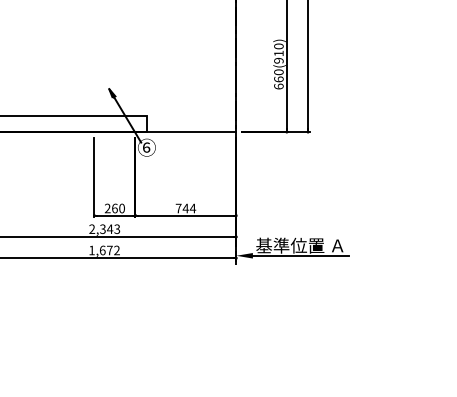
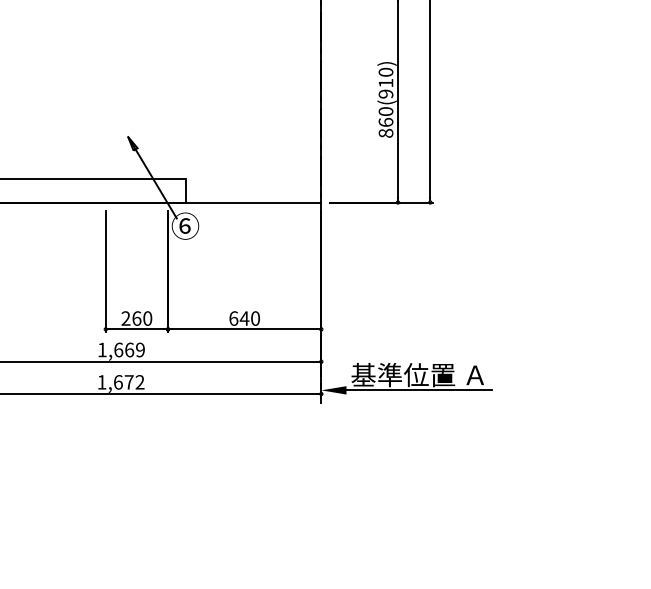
text: (278, 86) -> (385, 133), 660(910) -> 860(910)
text: (185, 208) -> (244, 318), 744 -> 640
text: (104, 229) -> (121, 350), 2,343 -> 1,669

